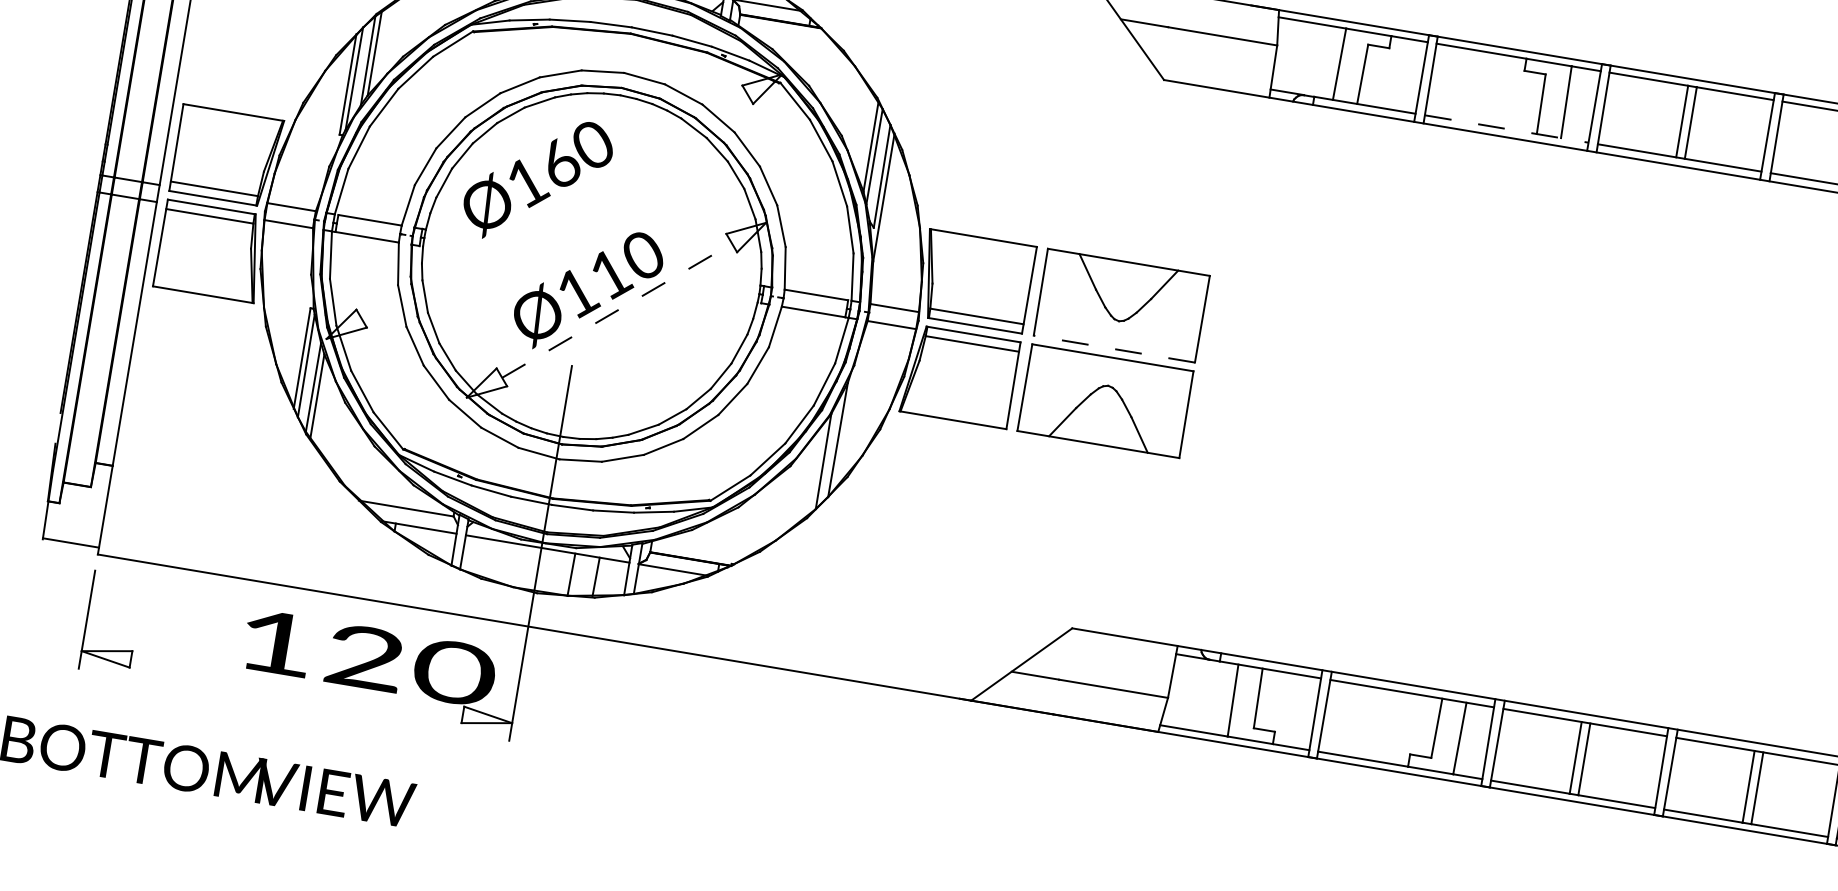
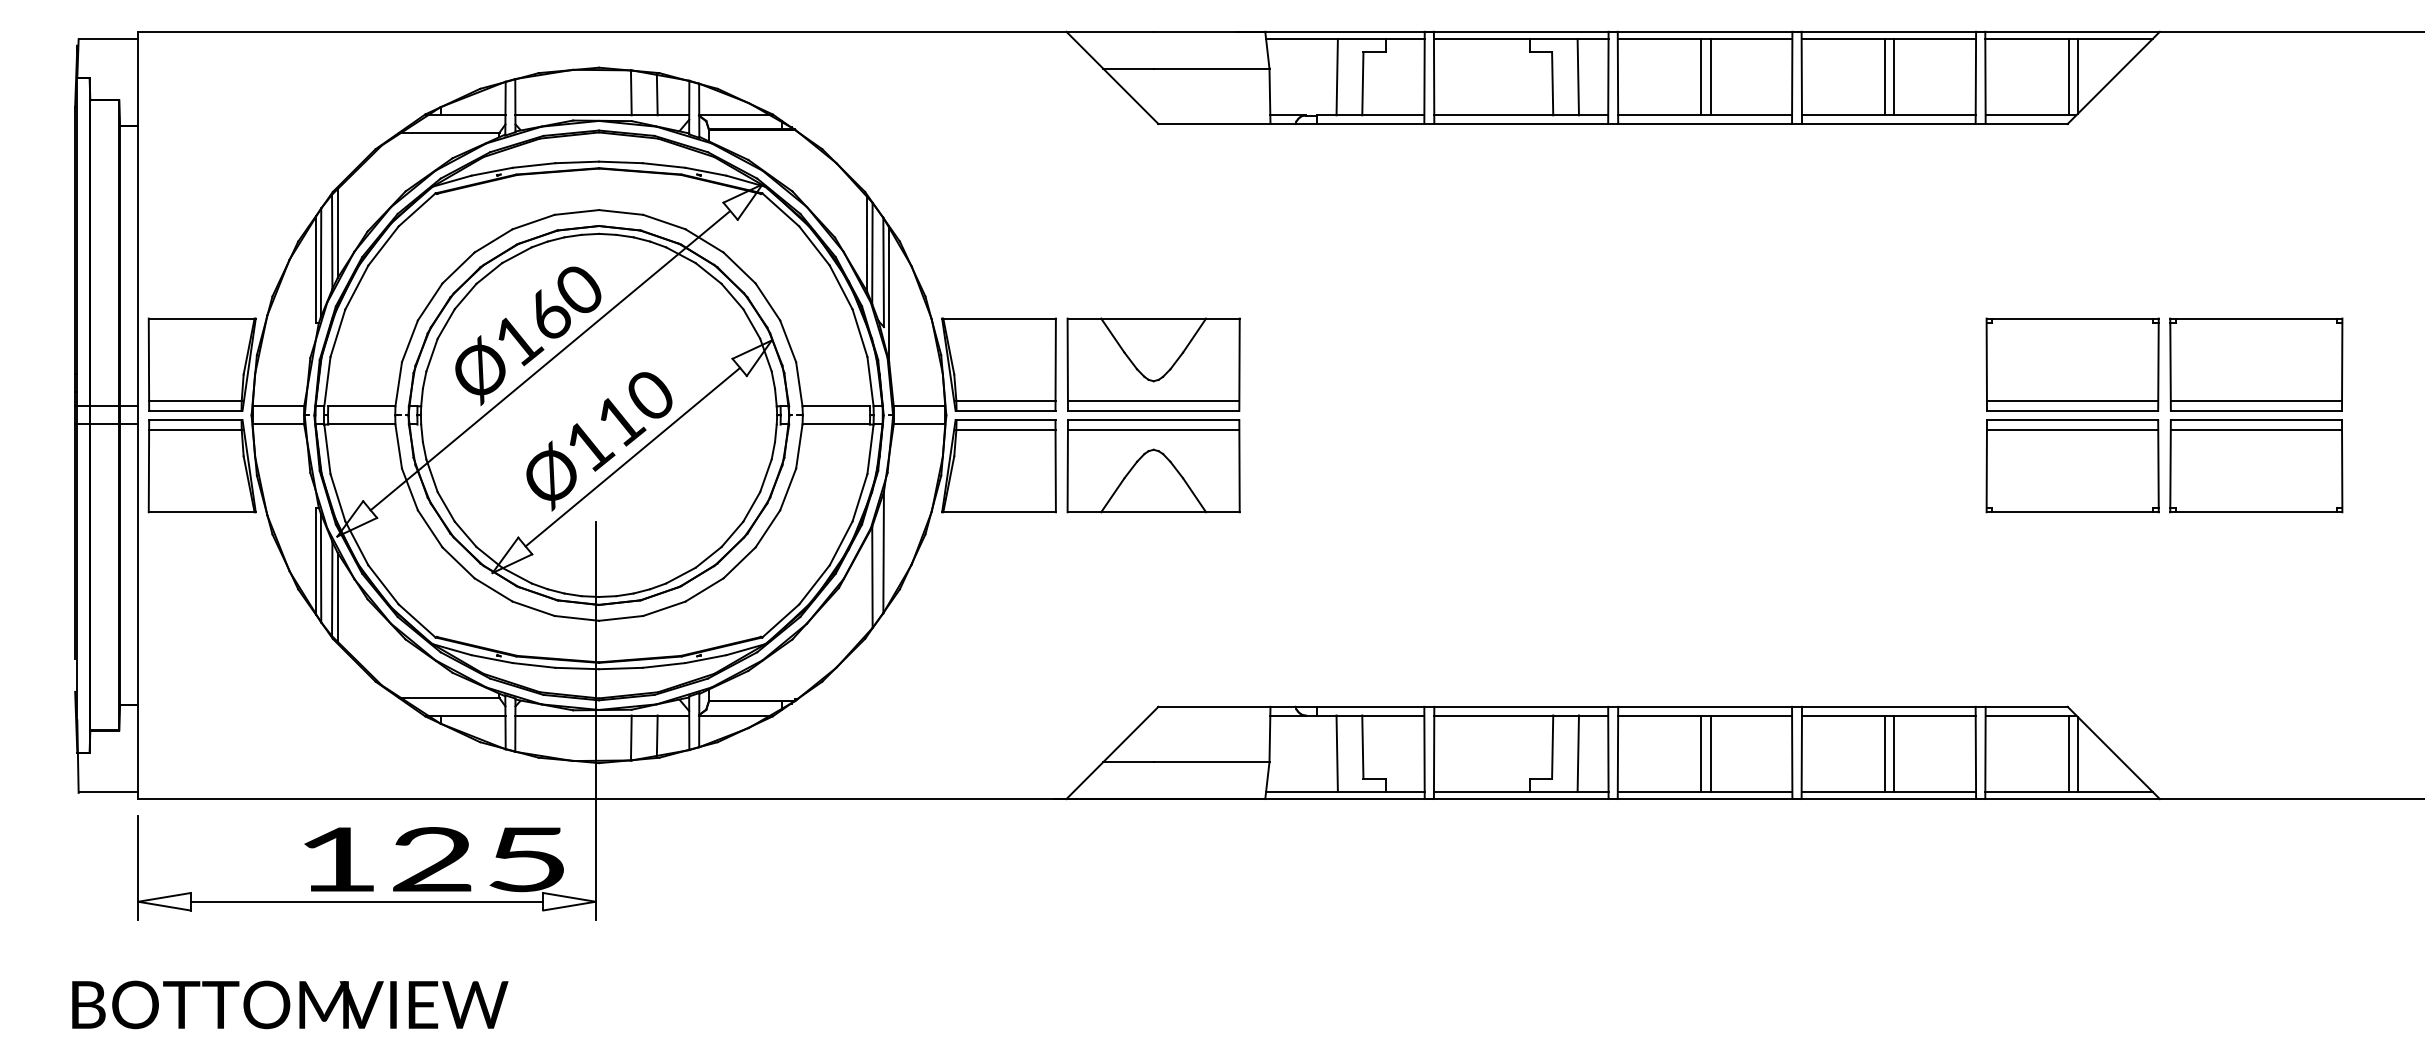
line: (1506, 129) -> (1521, 115), dashed -> solid
line: (553, 206) -> (549, 360), added
line: (616, 310) -> (632, 457), dashed -> solid
line: (1115, 339) -> (1153, 400), added
line: (1114, 348) -> (1153, 410), dashed -> solid
line: (1111, 367) -> (1153, 430), added
text: (454, 672) -> (527, 859), 120 -> 125
line: (296, 686) -> (366, 901), added

